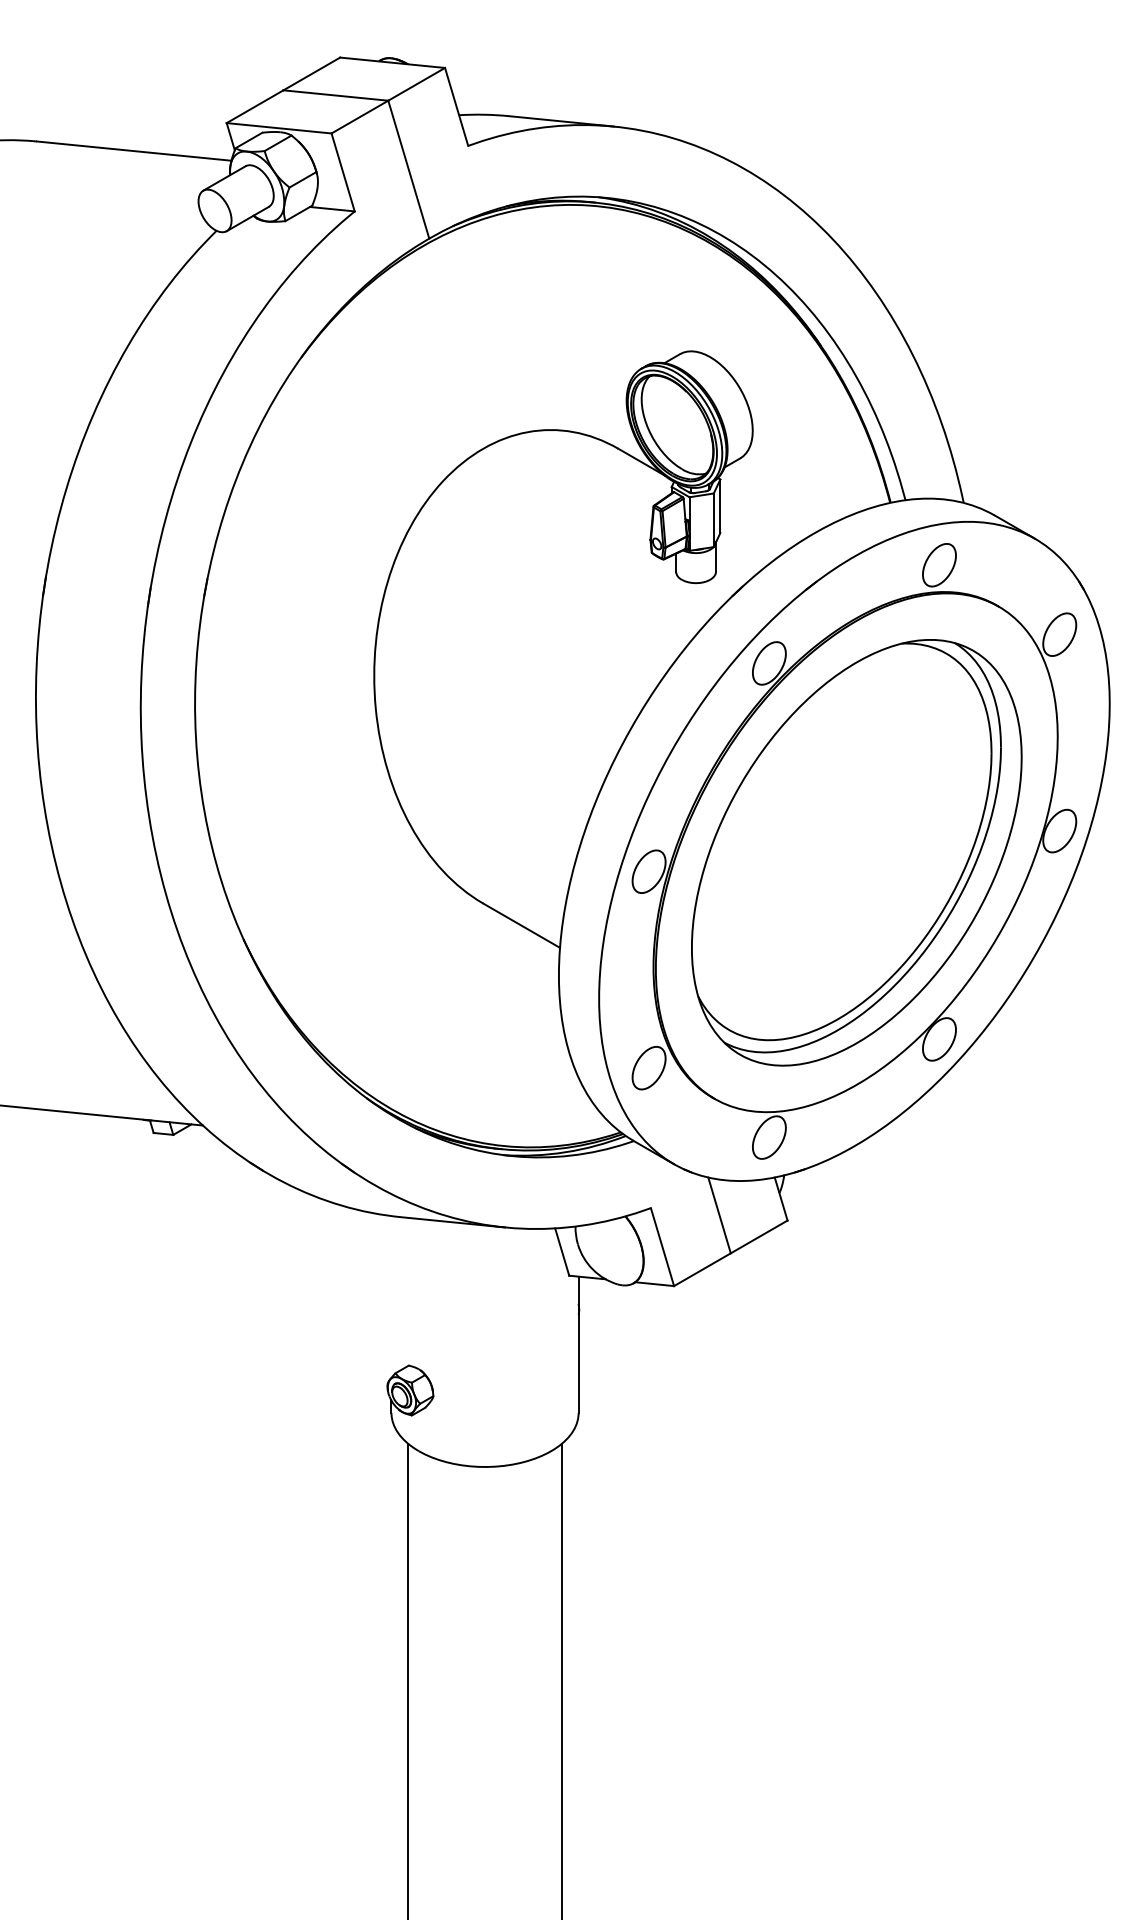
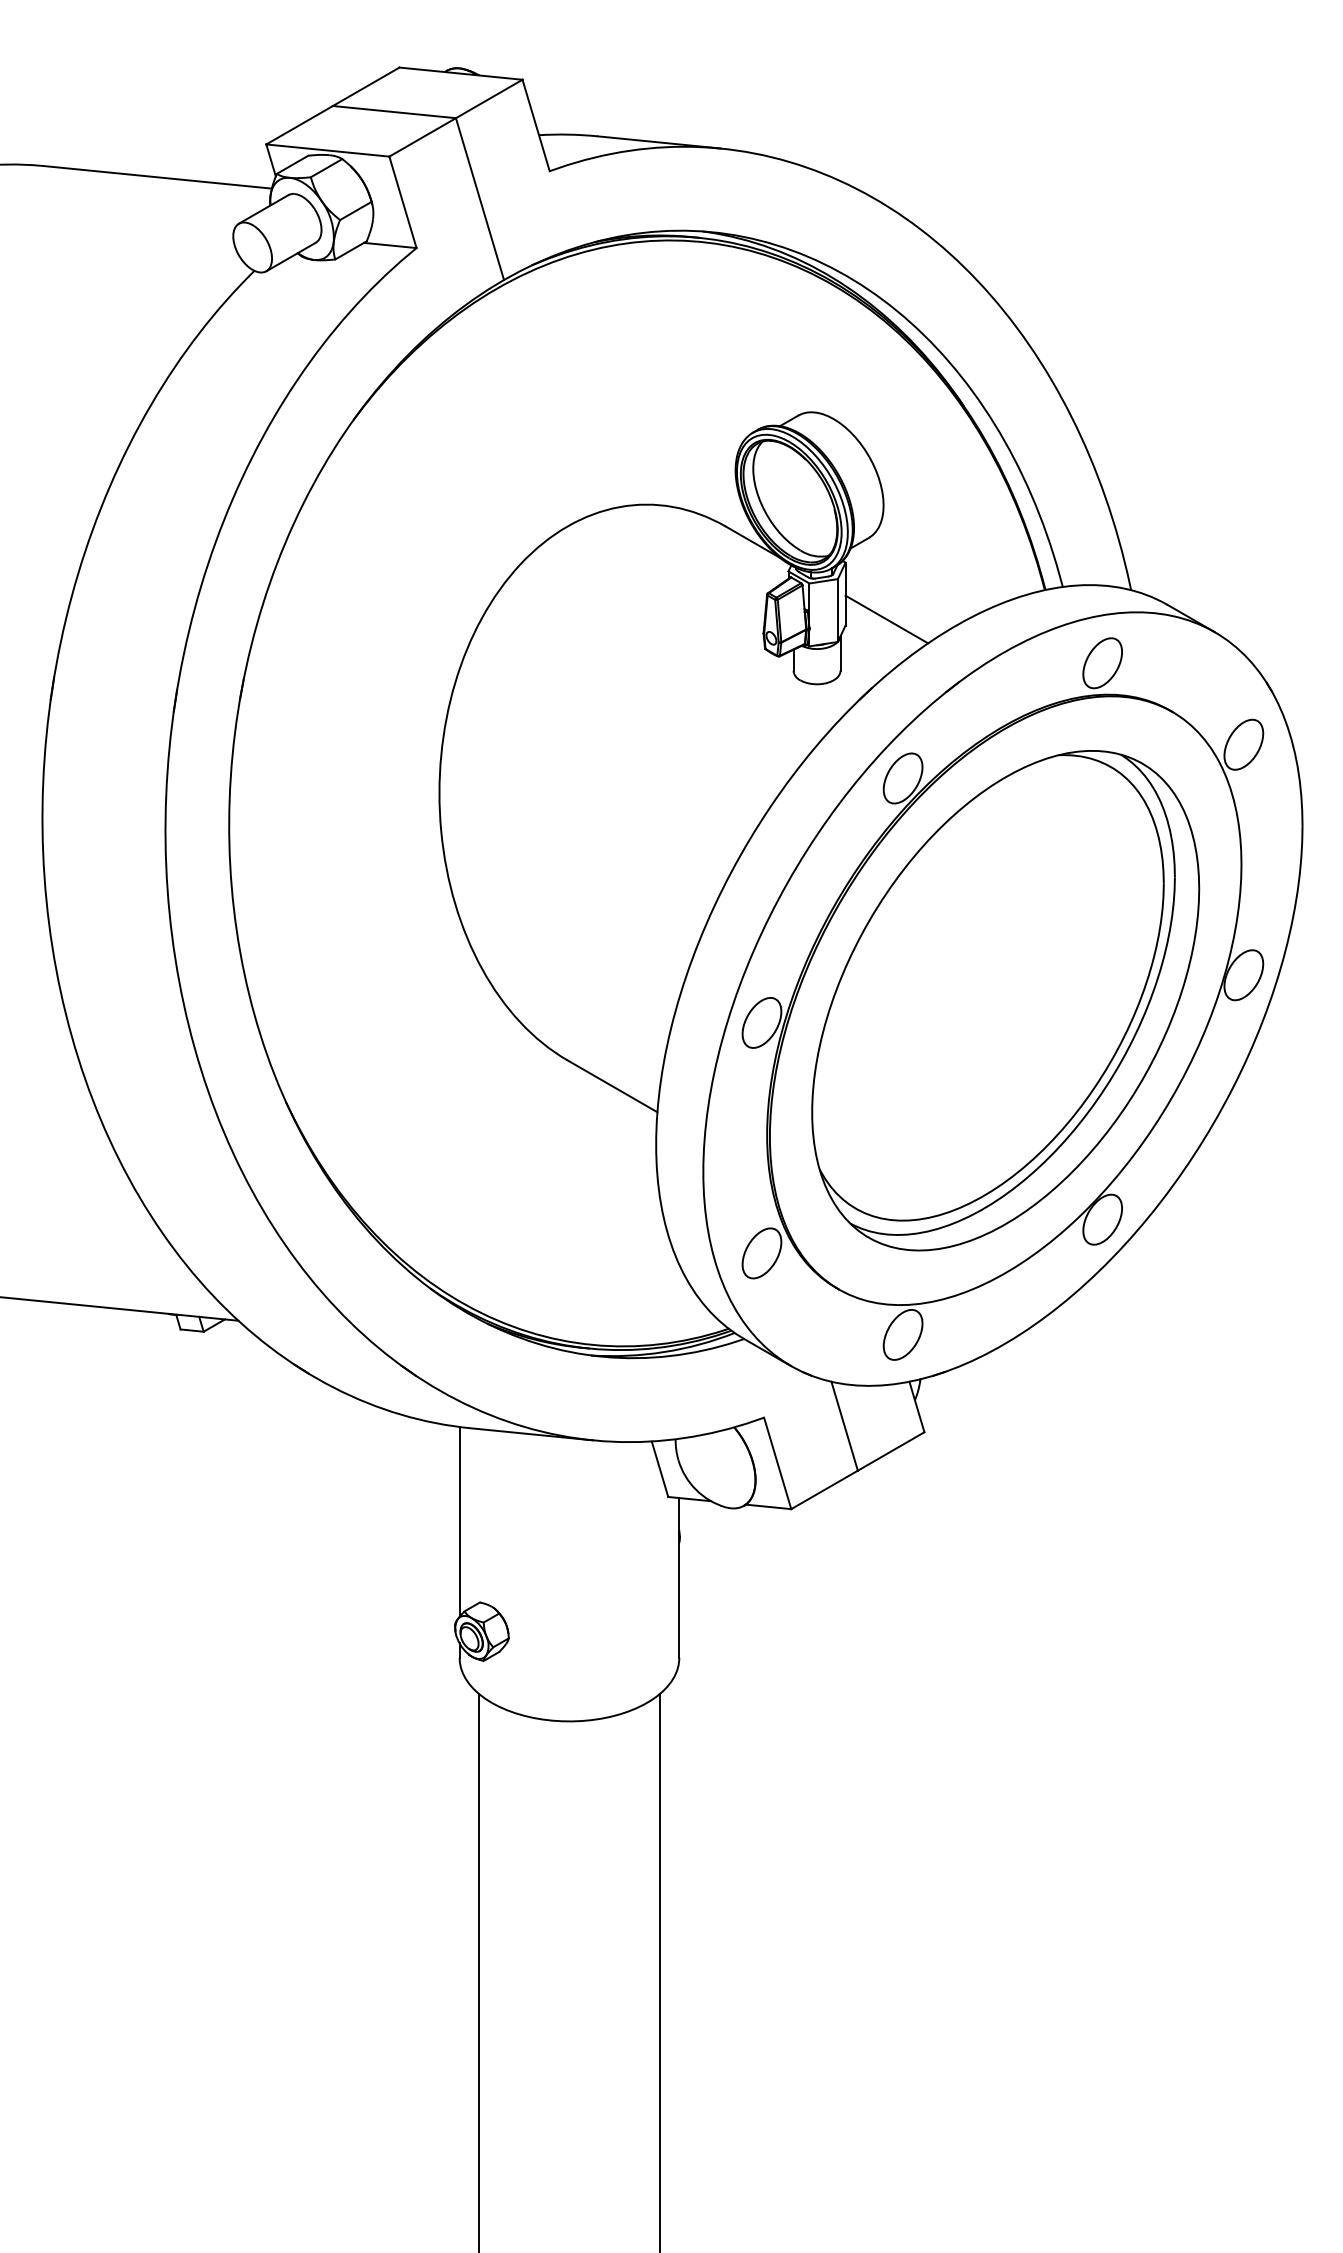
line: (755, 527) -> (886, 619), added
line: (391, 1296) -> (459, 1521), added

